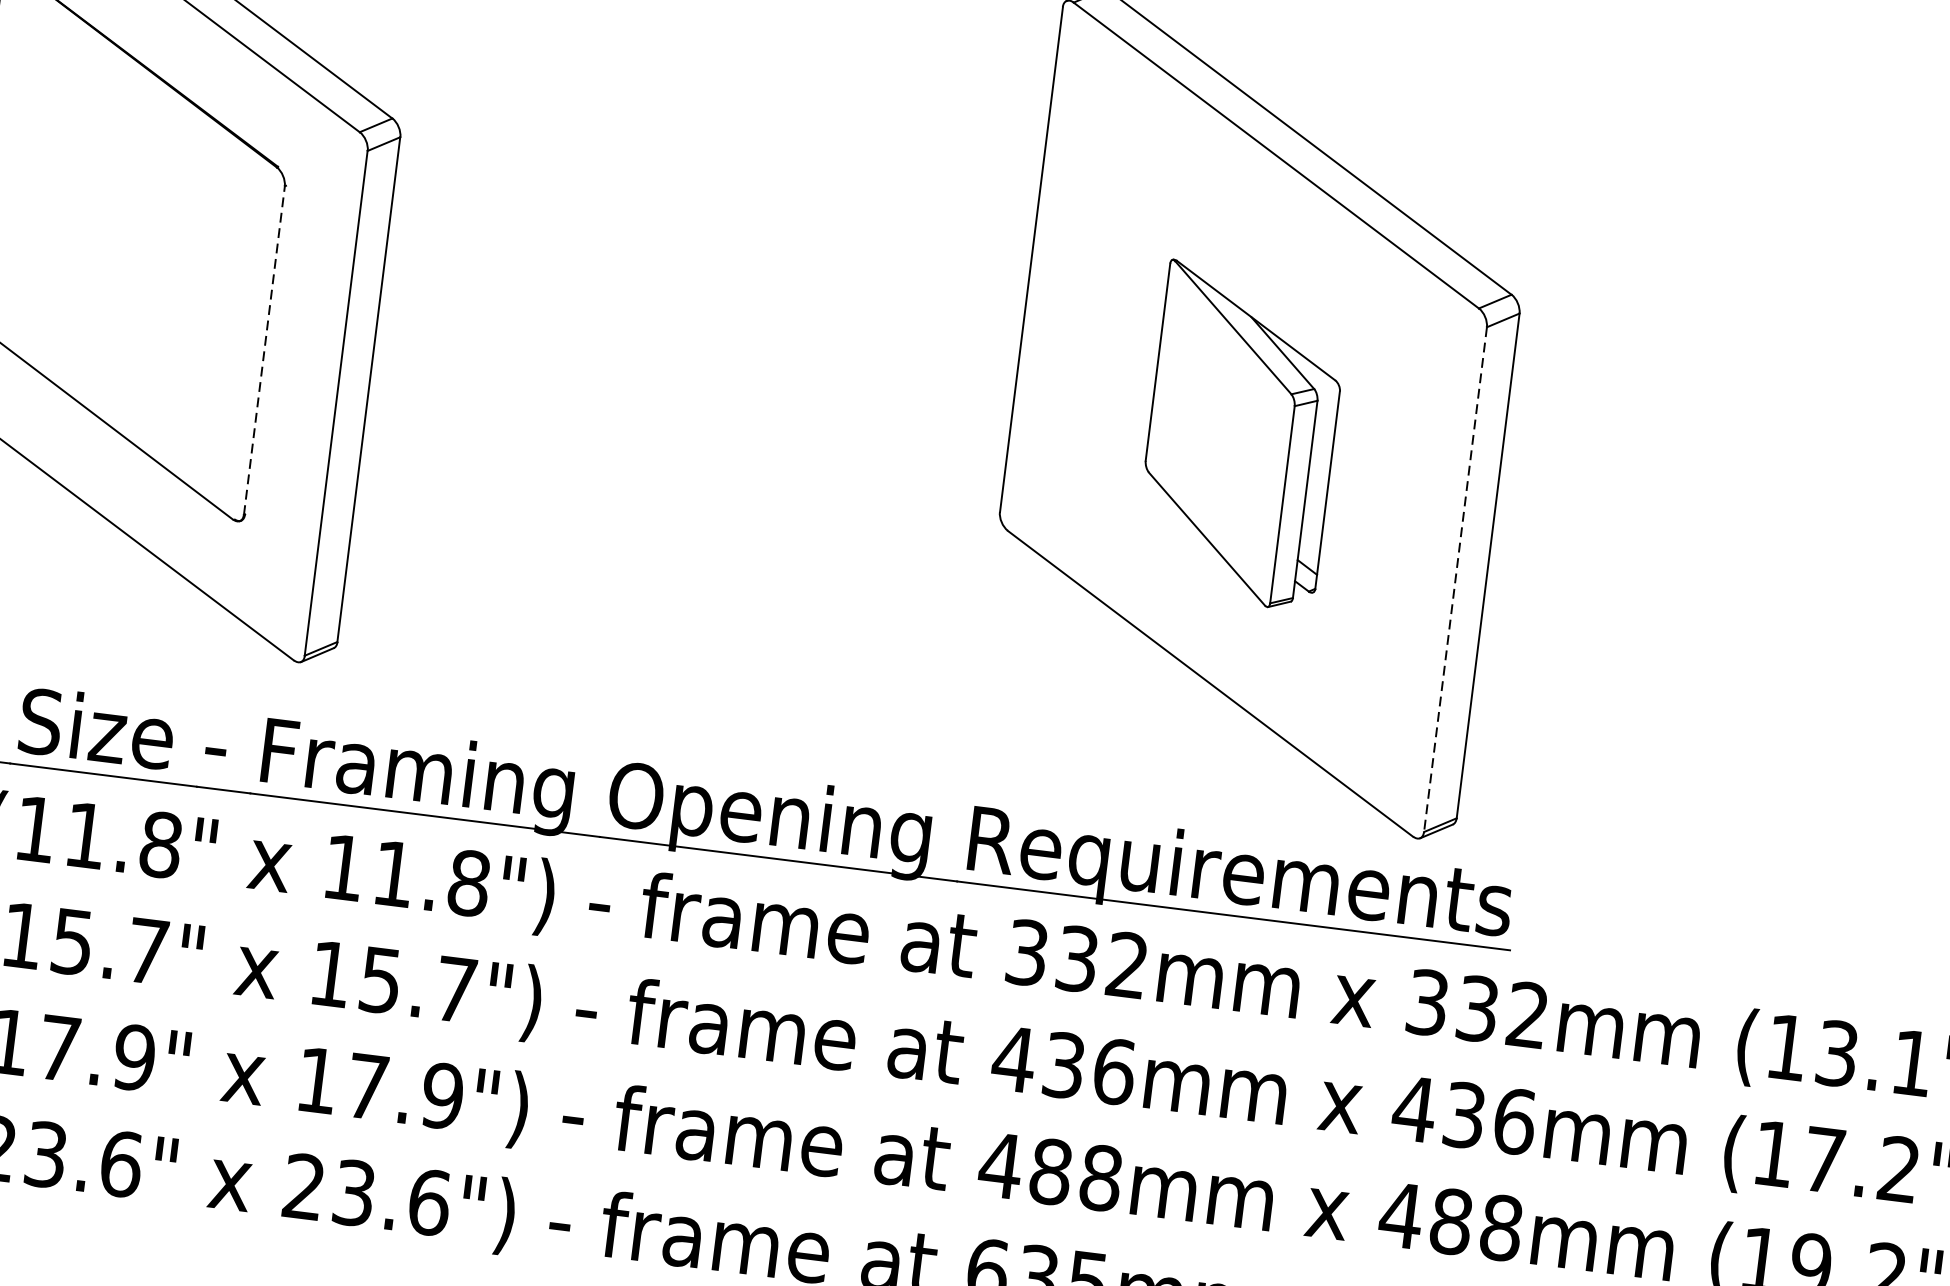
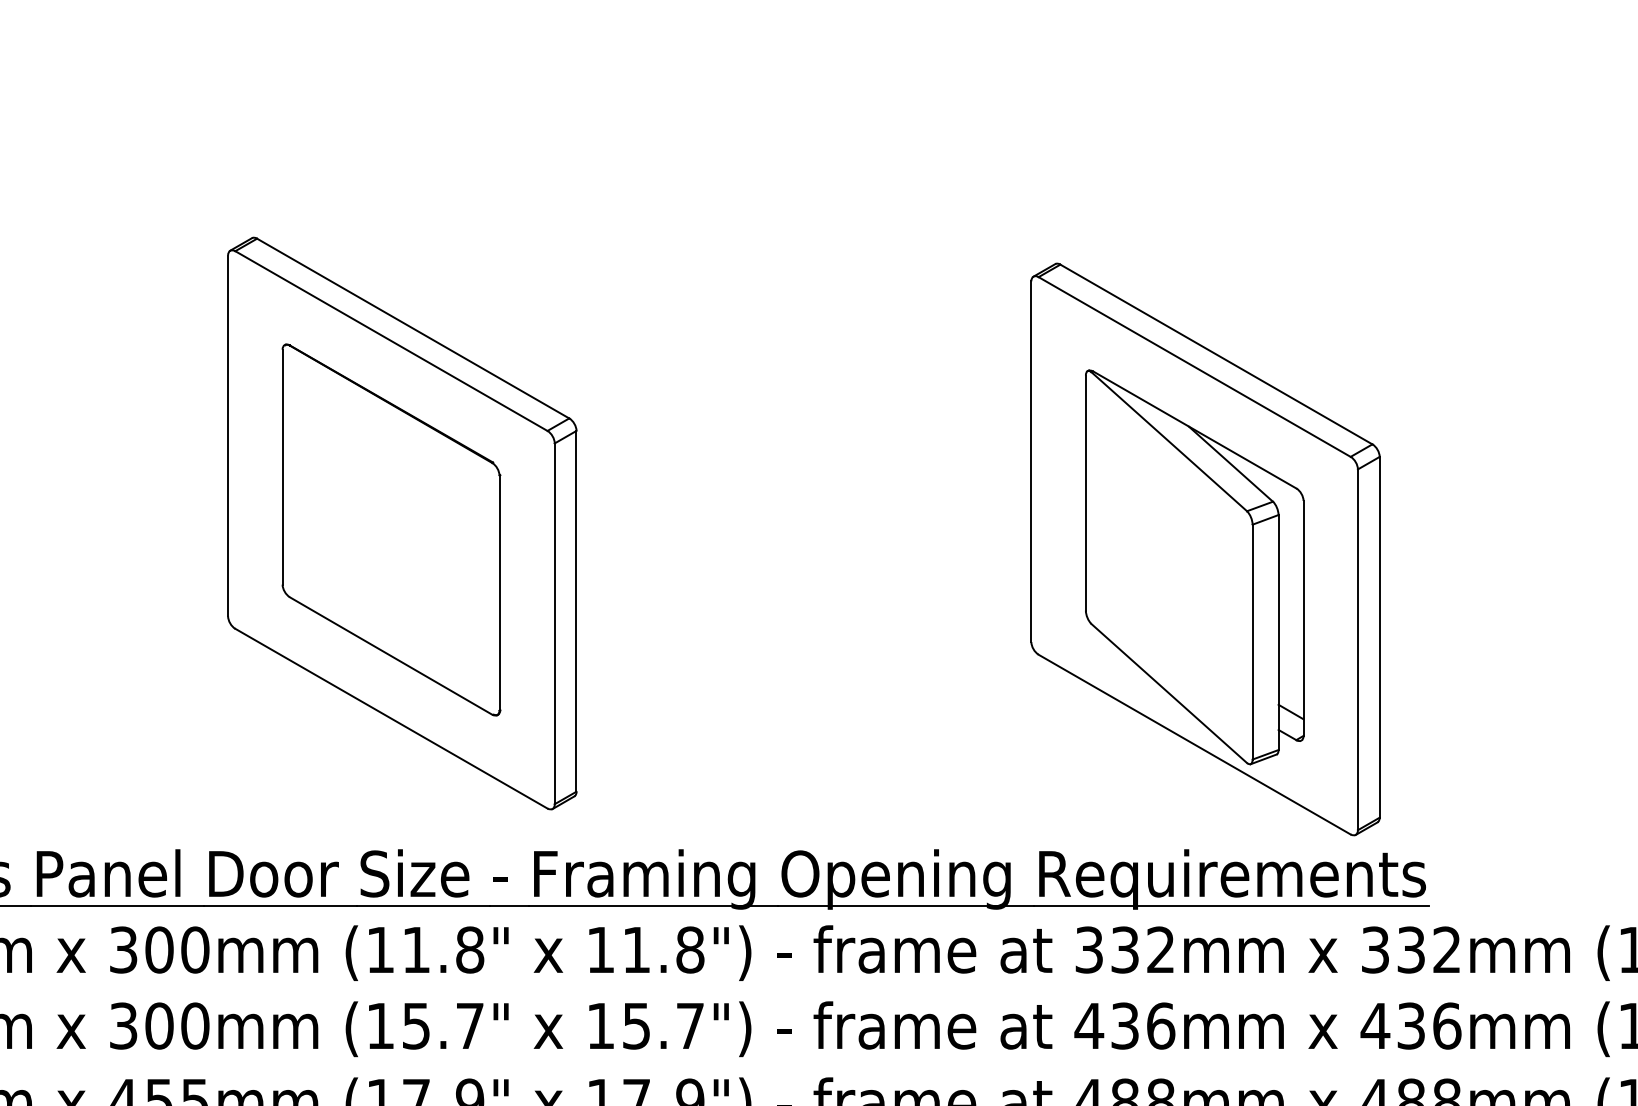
line: (264, 351) -> (499, 593), dashed -> solid
part: (1241, 436) -> (1194, 567), size x1.67
line: (1454, 580) -> (1357, 650), dashed -> solid

